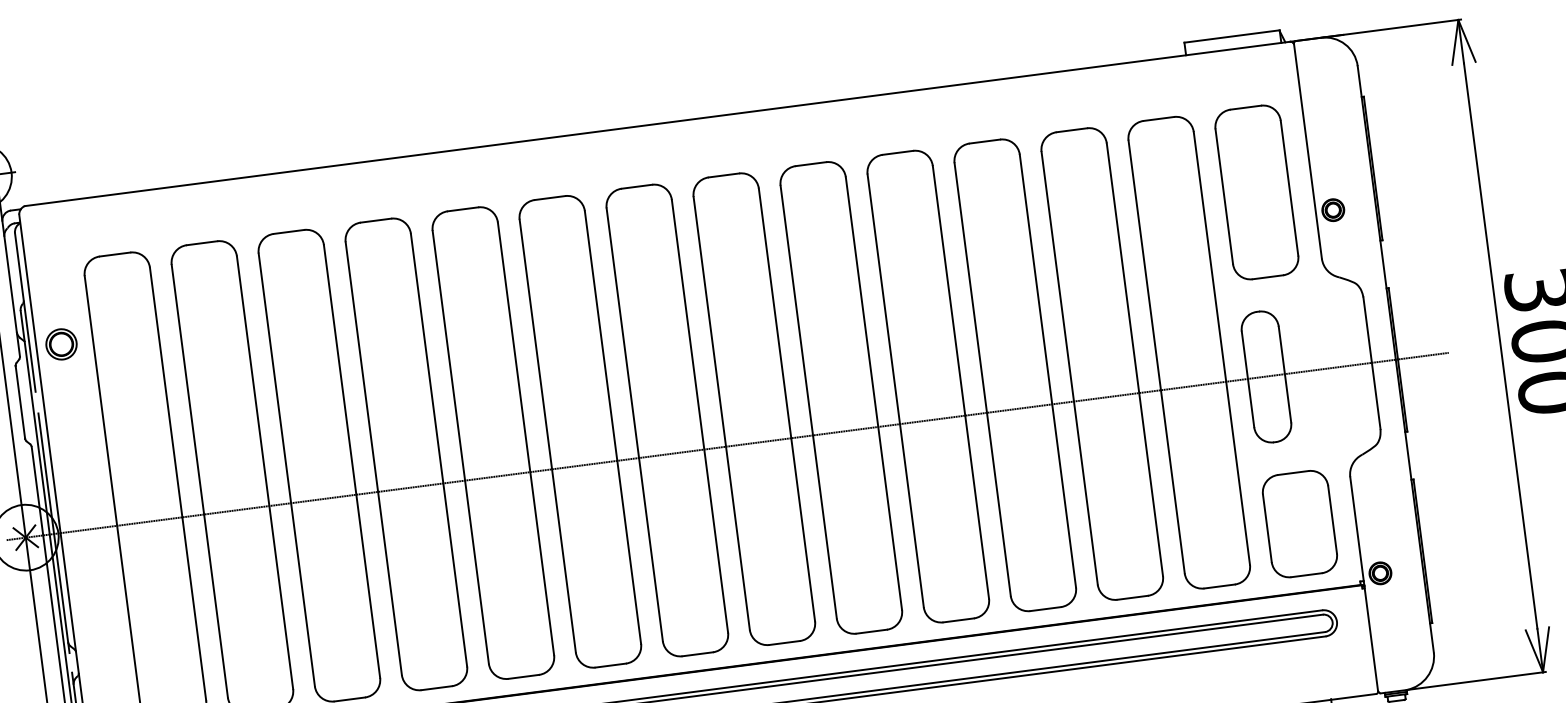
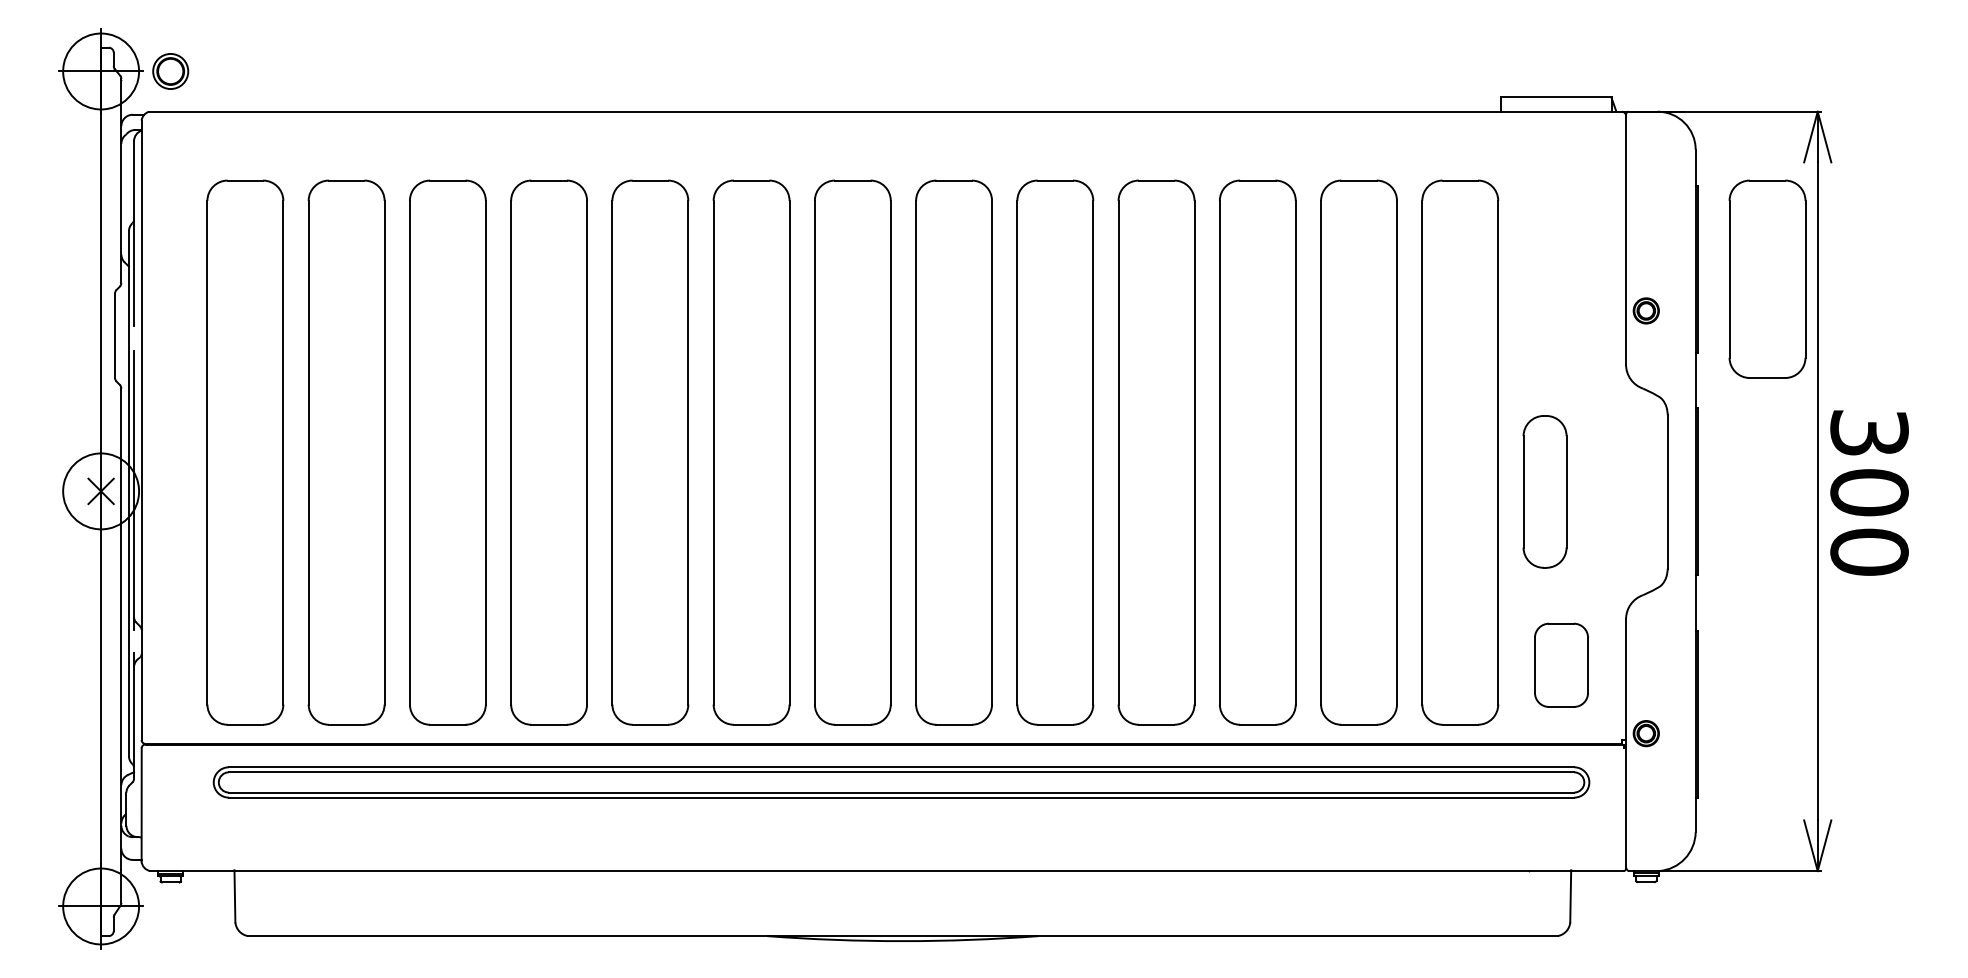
part: (1256, 191) -> (1767, 278), moved
part: (61, 344) -> (170, 71), moved
line: (727, 446) -> (917, 491), removed
part: (1299, 524) -> (1561, 665), size x0.7

